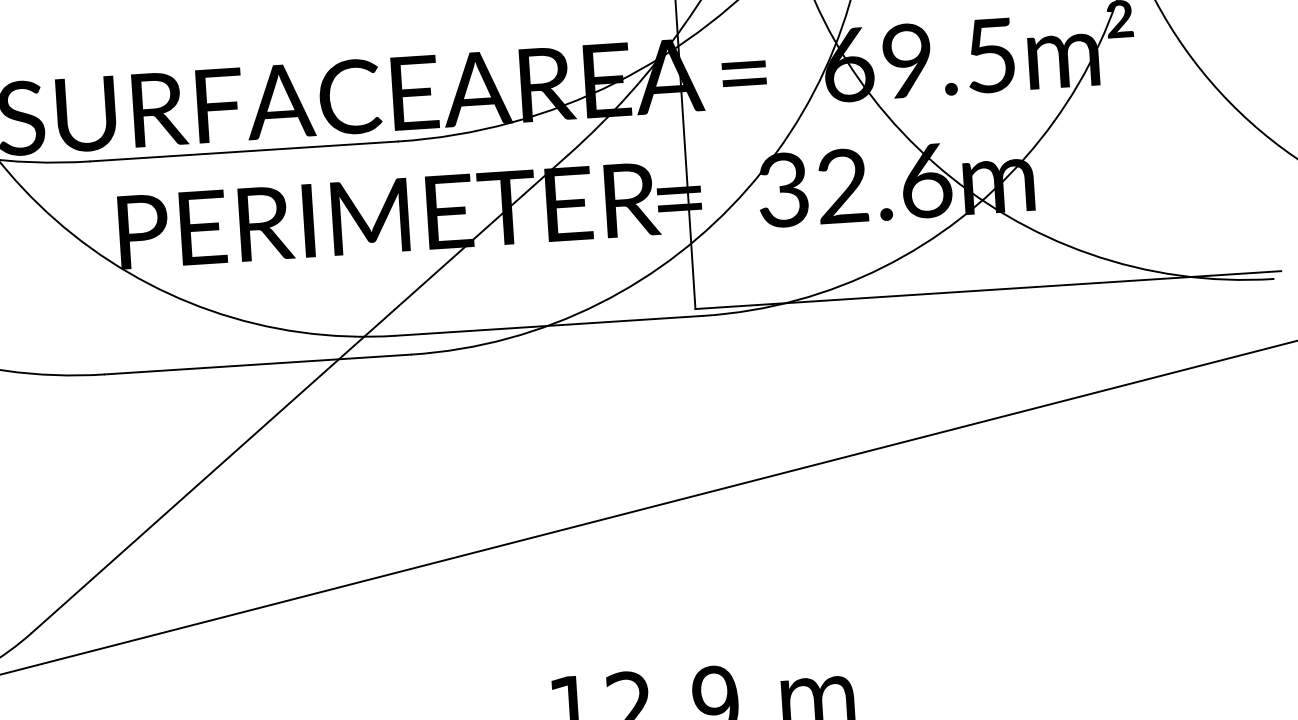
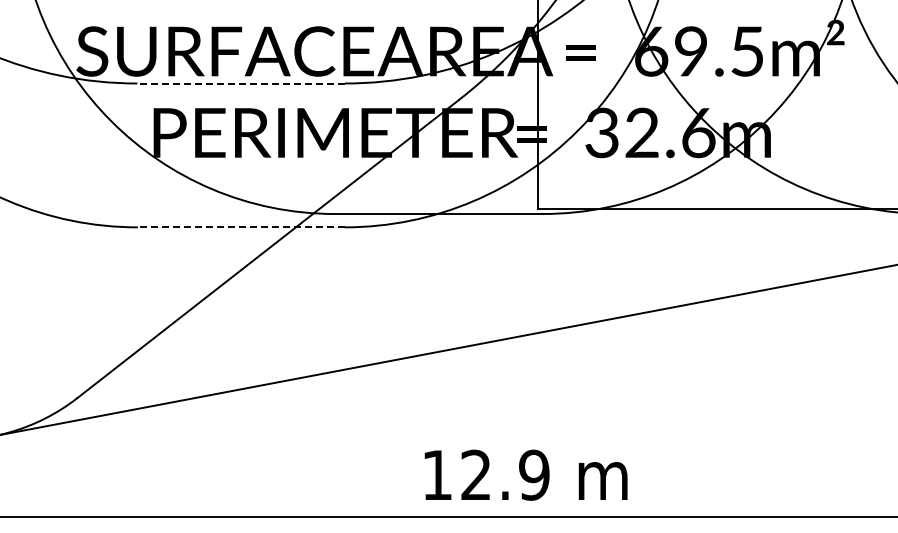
line: (244, 151) -> (241, 83), solid -> dashed
line: (256, 364) -> (240, 227), solid -> dashed

